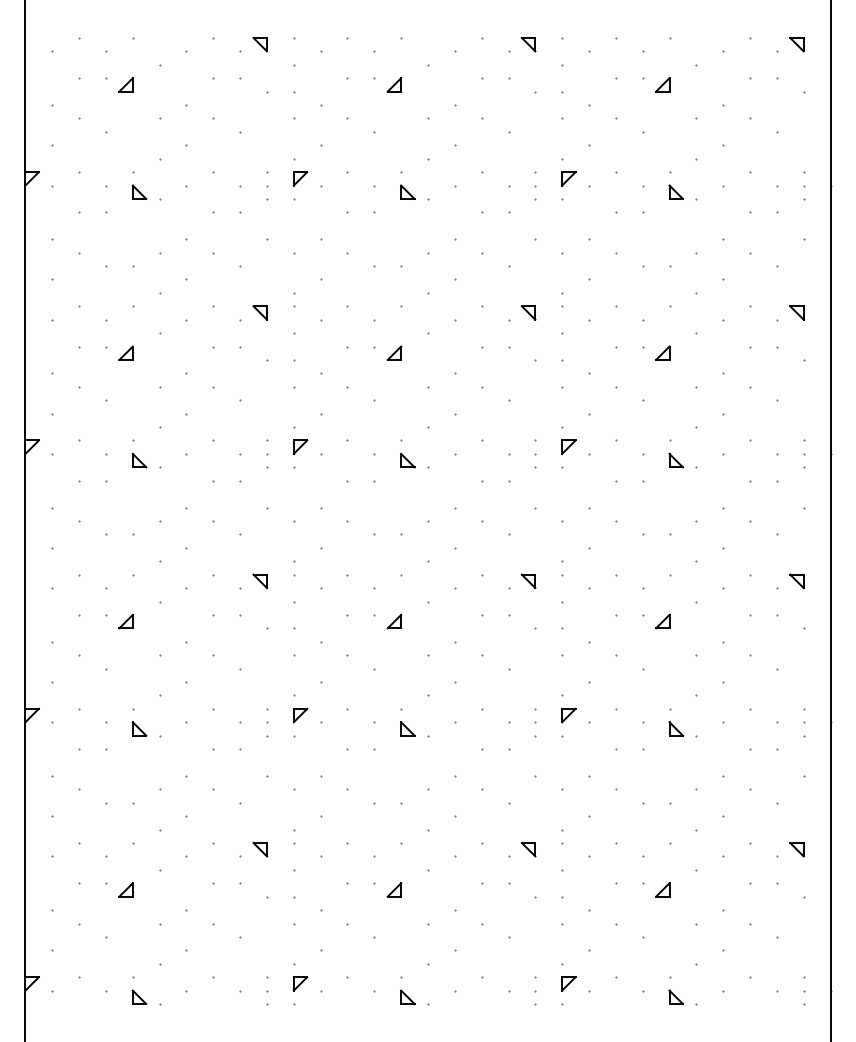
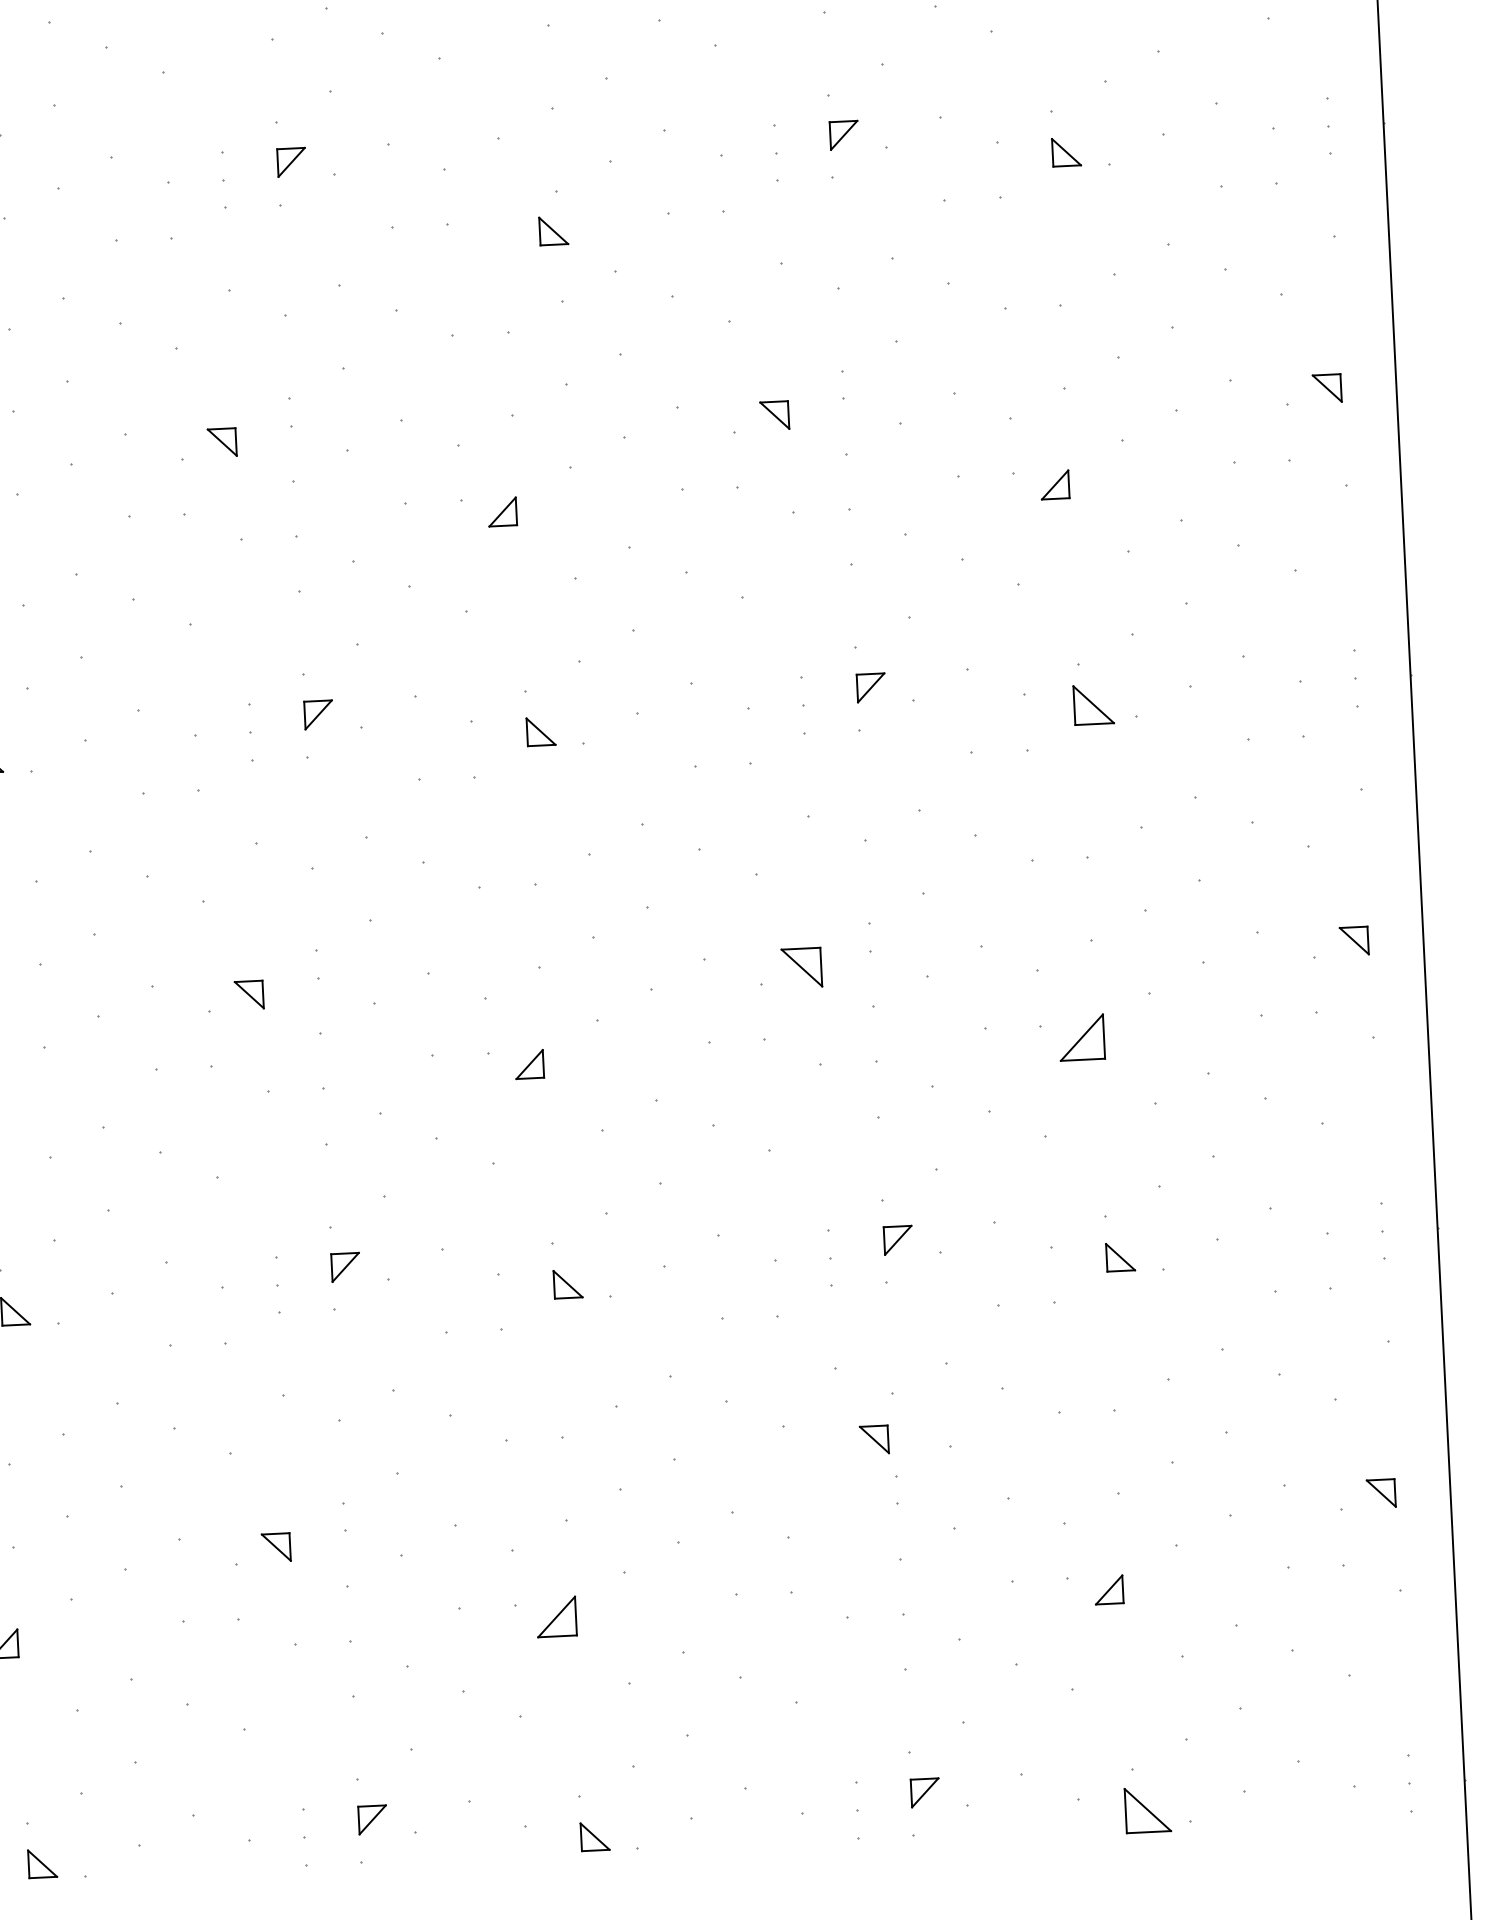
part: (407, 191) -> (552, 229), moved
part: (675, 460) -> (1092, 704), size x1.4
part: (528, 581) -> (801, 968), size x1.4
part: (662, 621) -> (1081, 1037), size x1.6
part: (528, 849) -> (874, 1439), moved
part: (394, 889) -> (556, 1616), size x1.4
part: (675, 996) -> (1146, 1808), size x1.6

